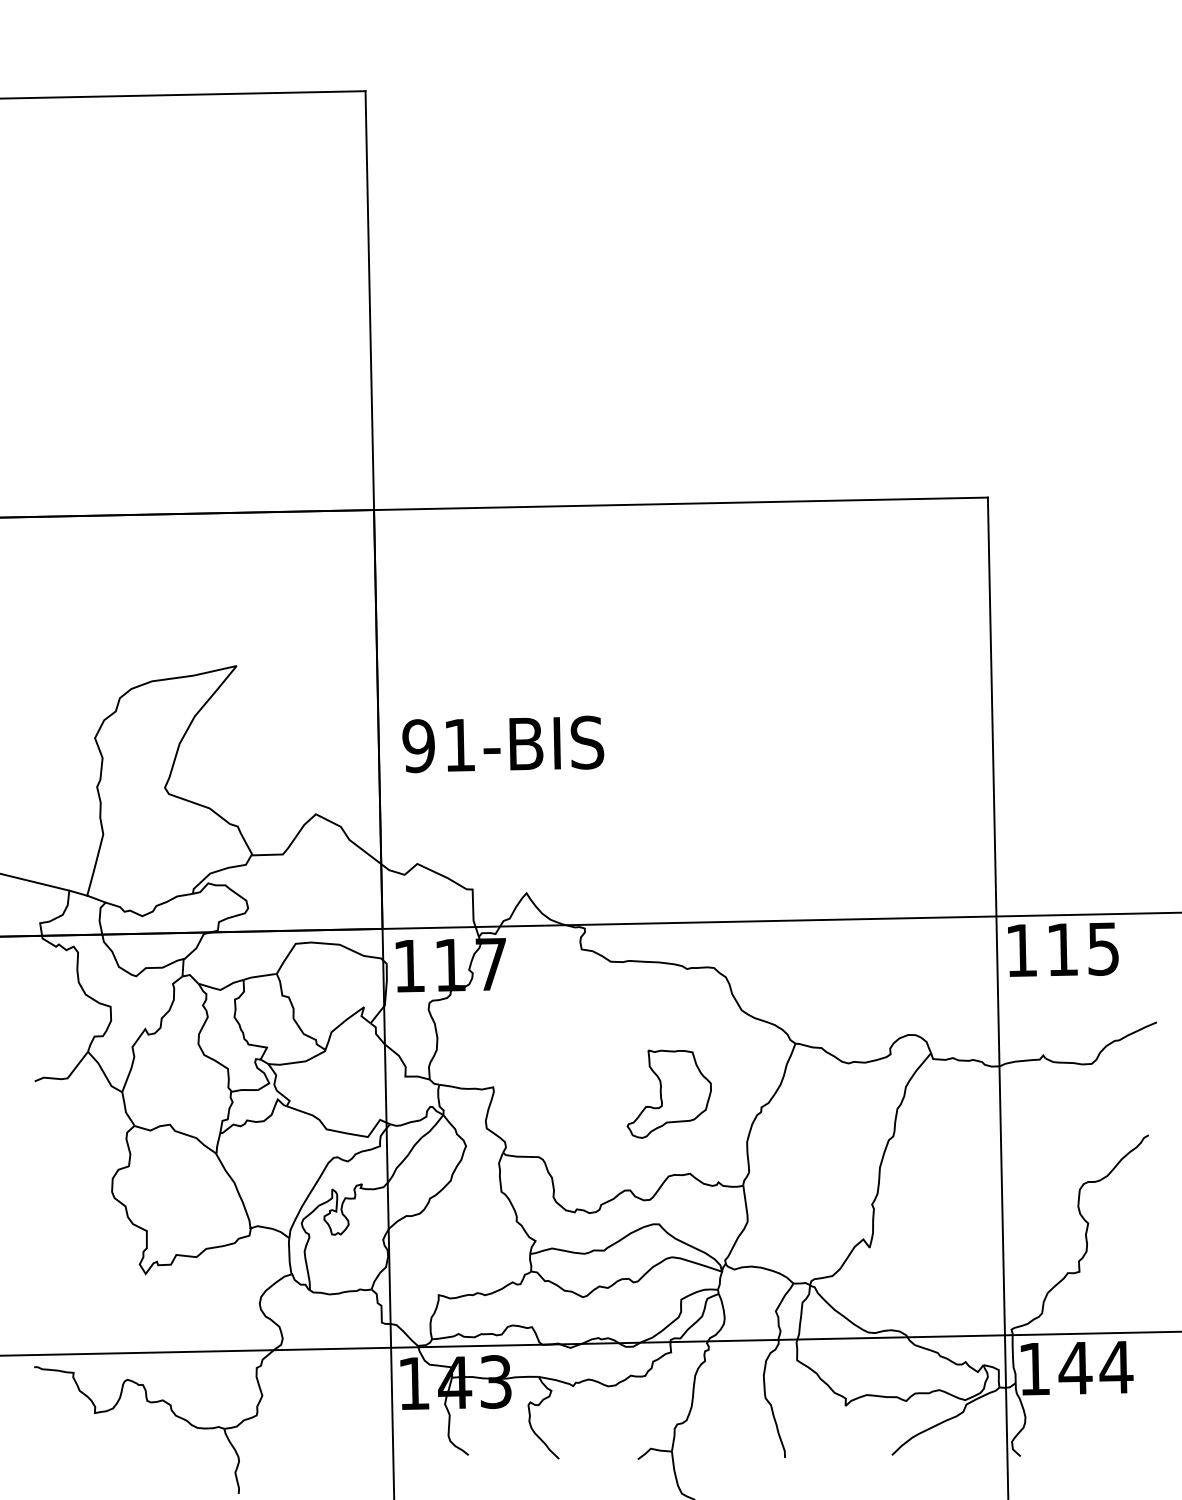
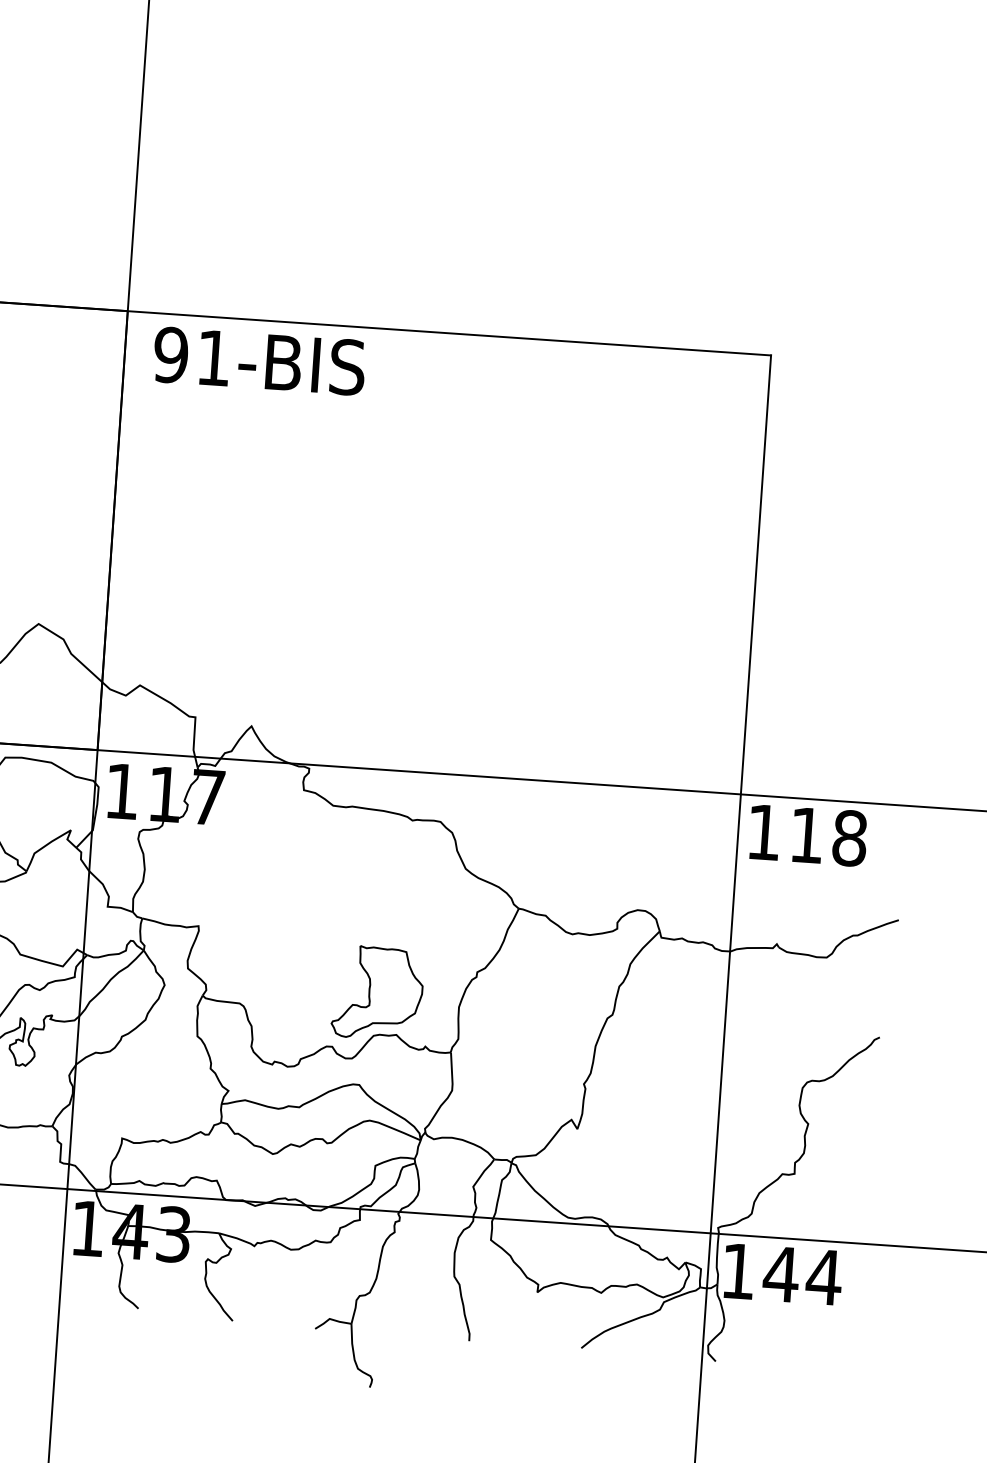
text: (503, 744) -> (259, 361), moved
text: (1103, 948) -> (849, 837), 115 -> 118
part: (668, 1093) -> (377, 992), moved

